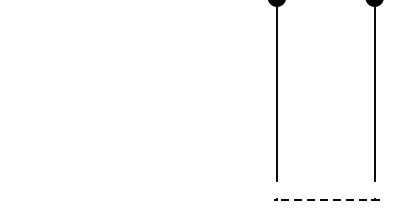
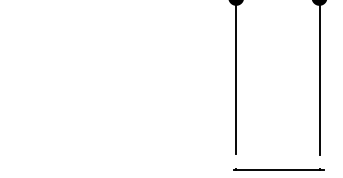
line: (326, 200) -> (278, 170), dashed -> solid

